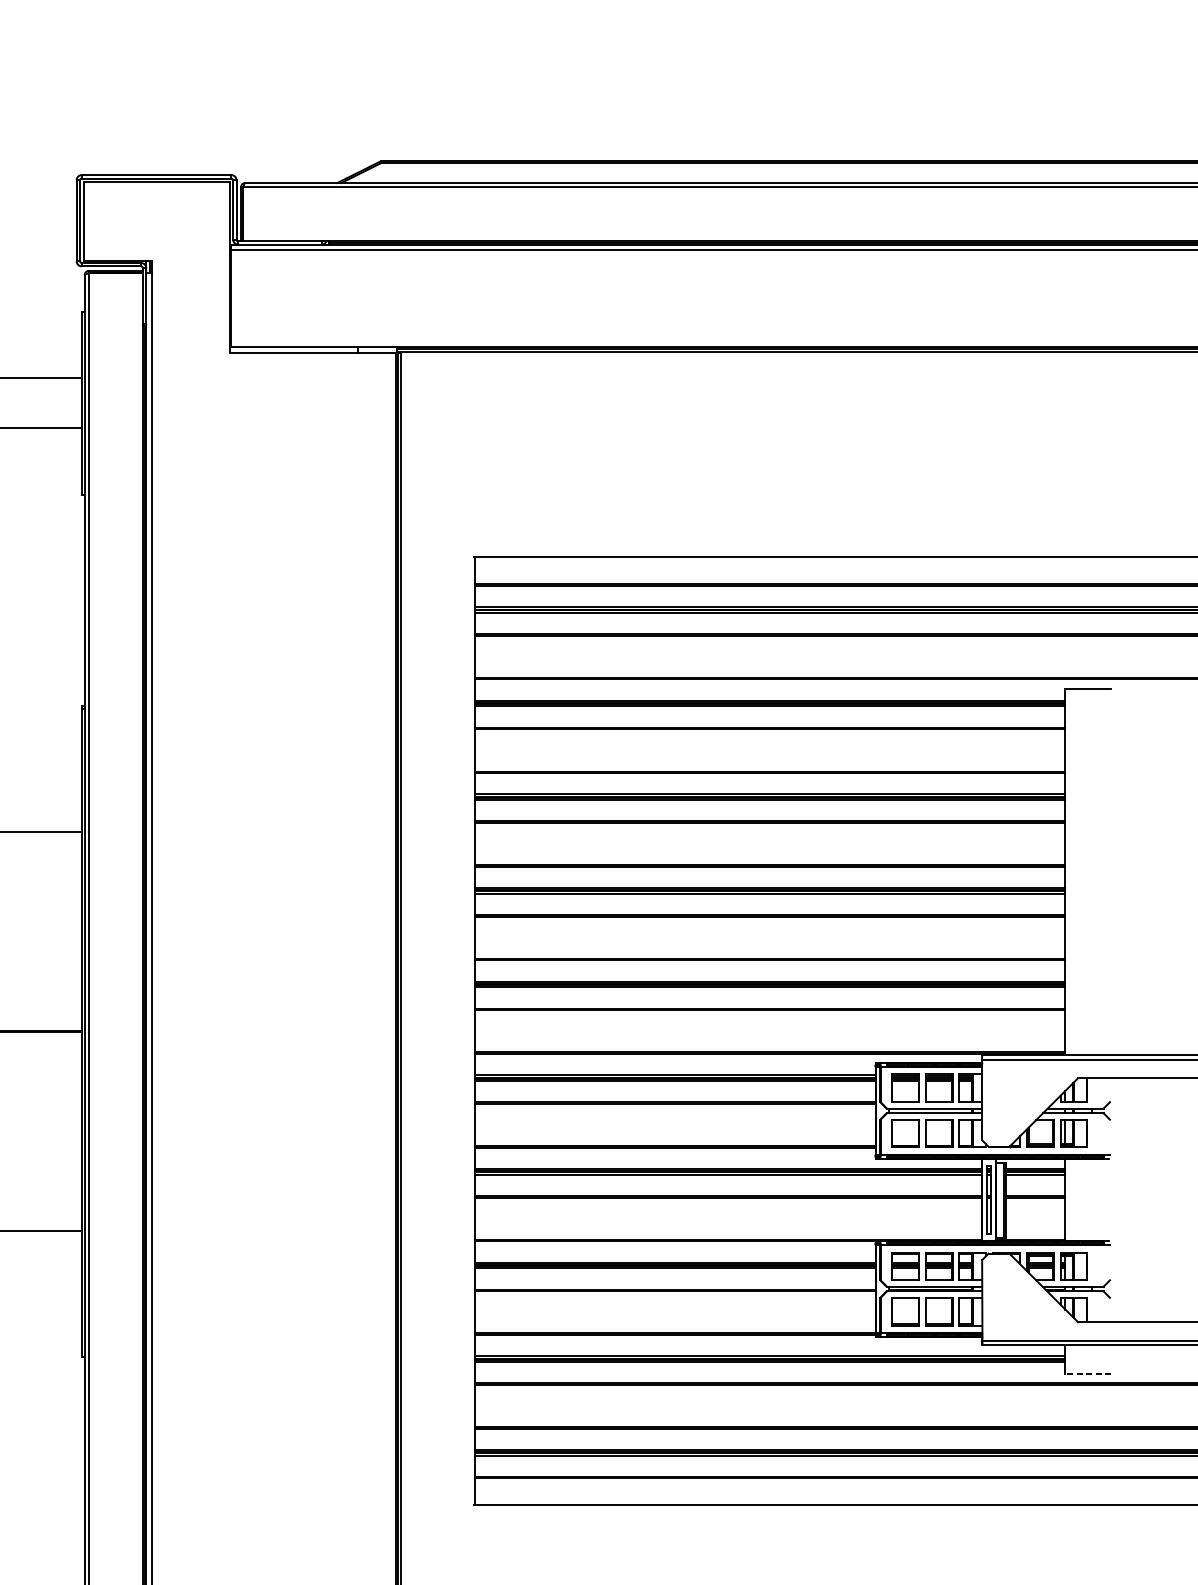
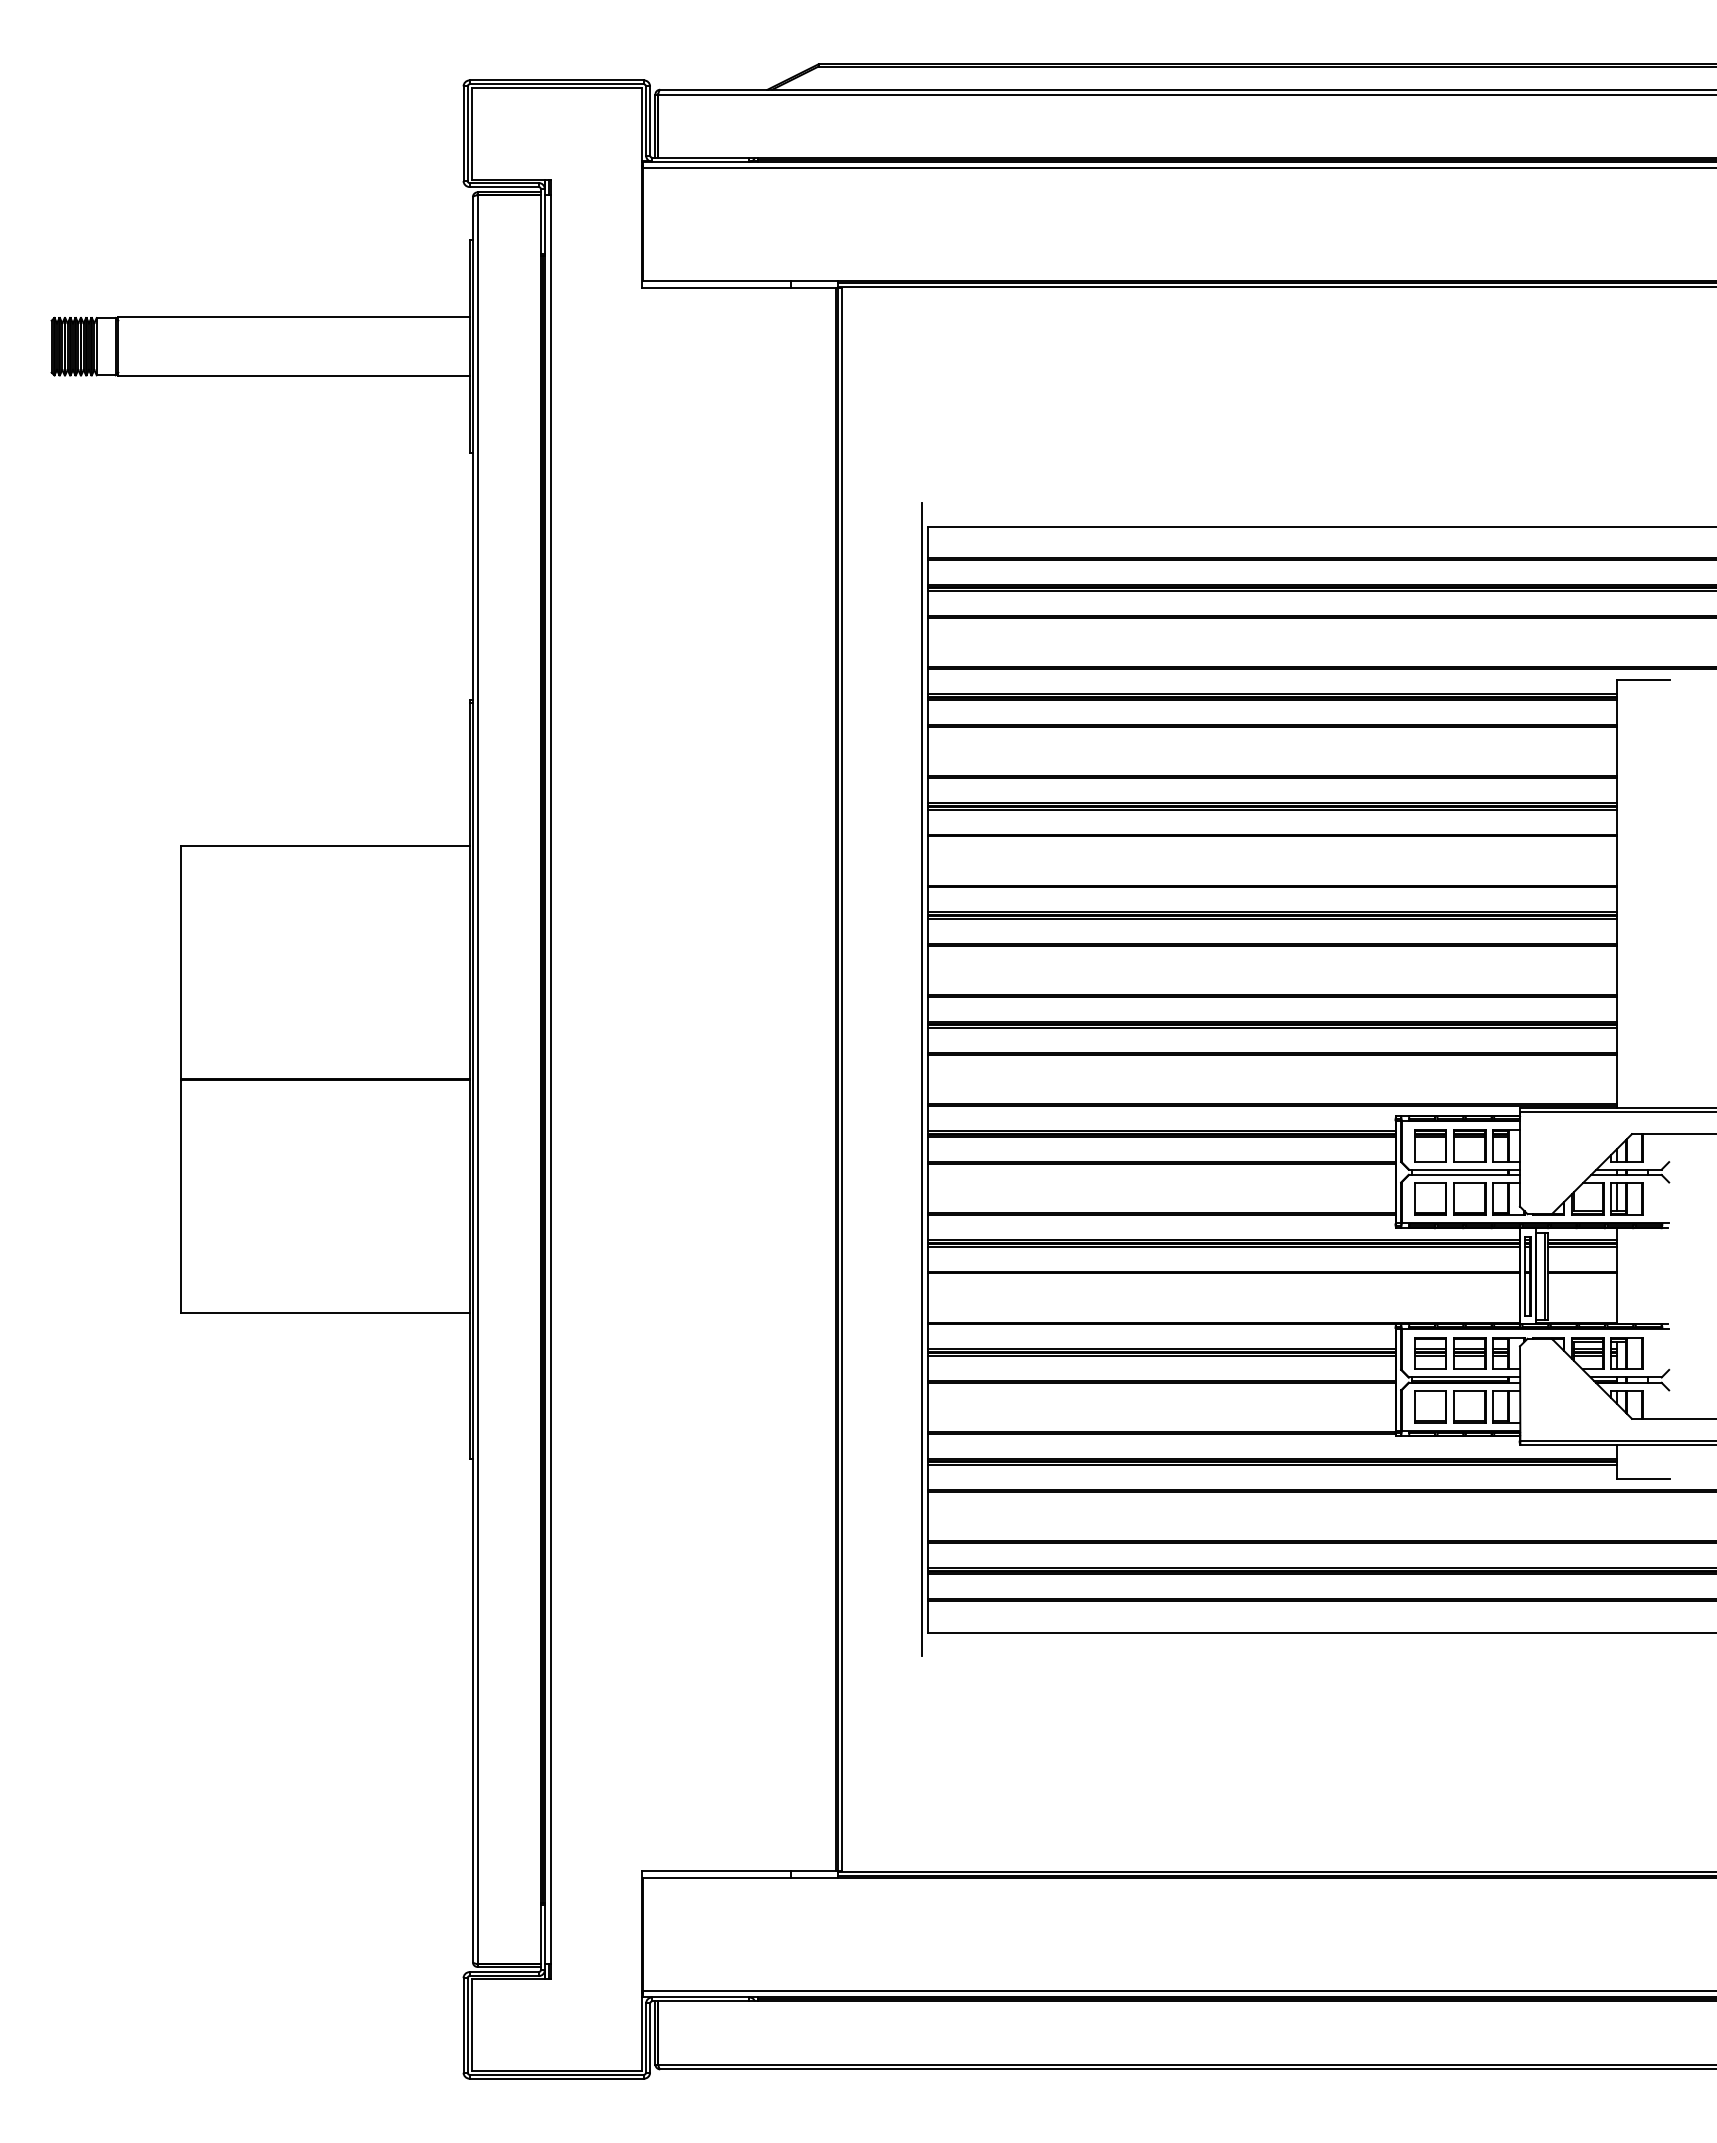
line: (470, 1031) -> (922, 1079), added
line: (1087, 1374) -> (1643, 1479), dashed -> solid

